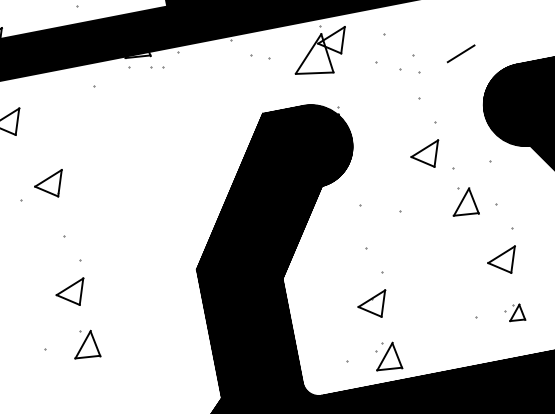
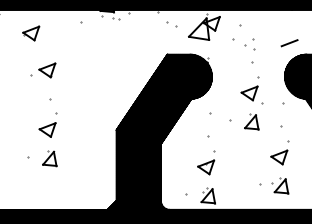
line: (461, 54) -> (289, 43), moved
part: (463, 201) -> (251, 121), moved
part: (514, 312) -> (280, 185), size x1.67

